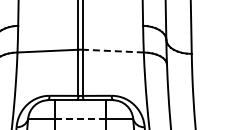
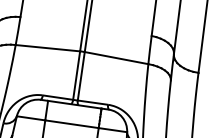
line: (113, 51) -> (116, 58), dashed -> solid
line: (81, 118) -> (72, 124), dashed -> solid

